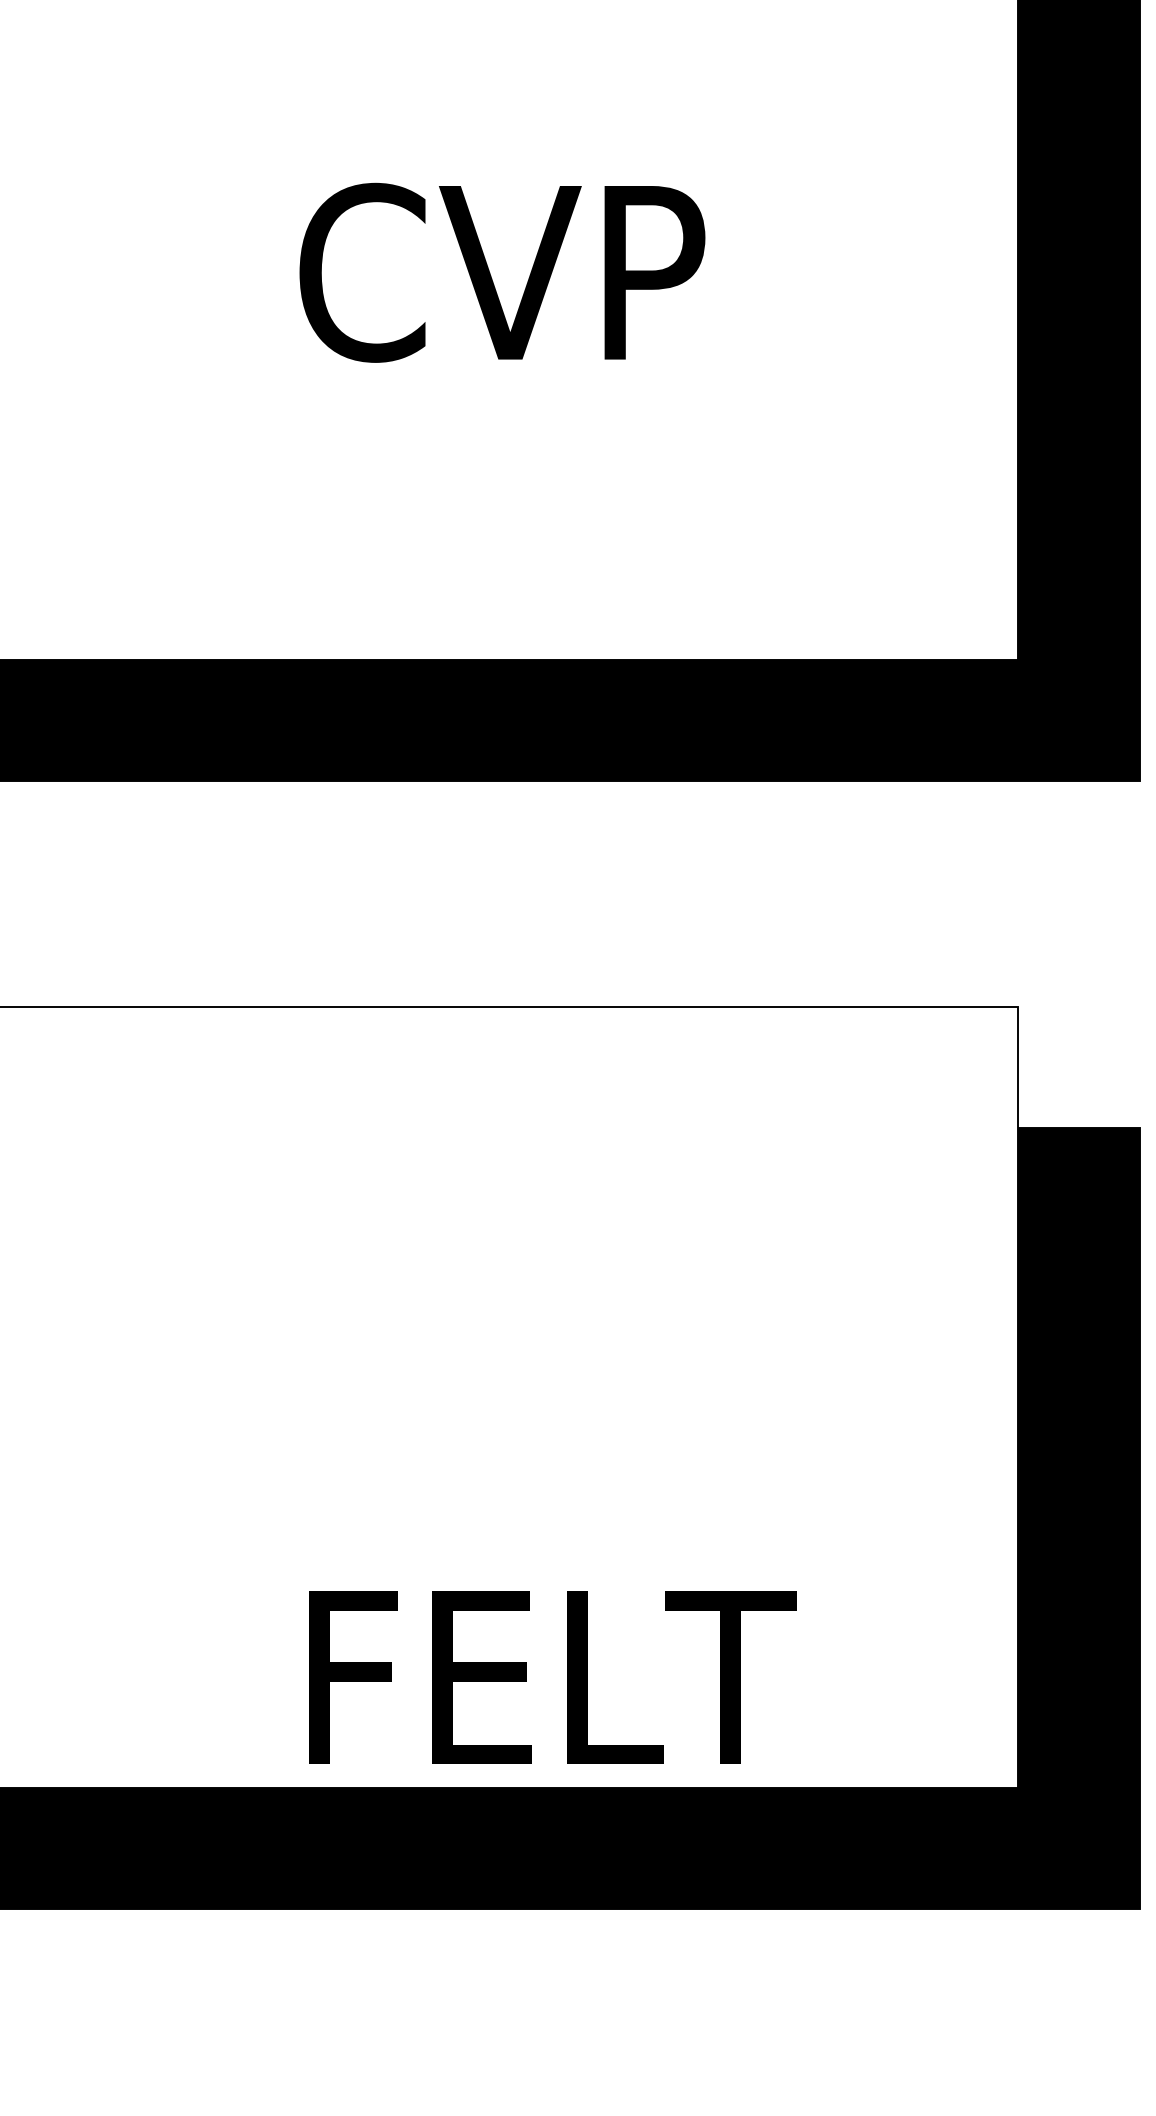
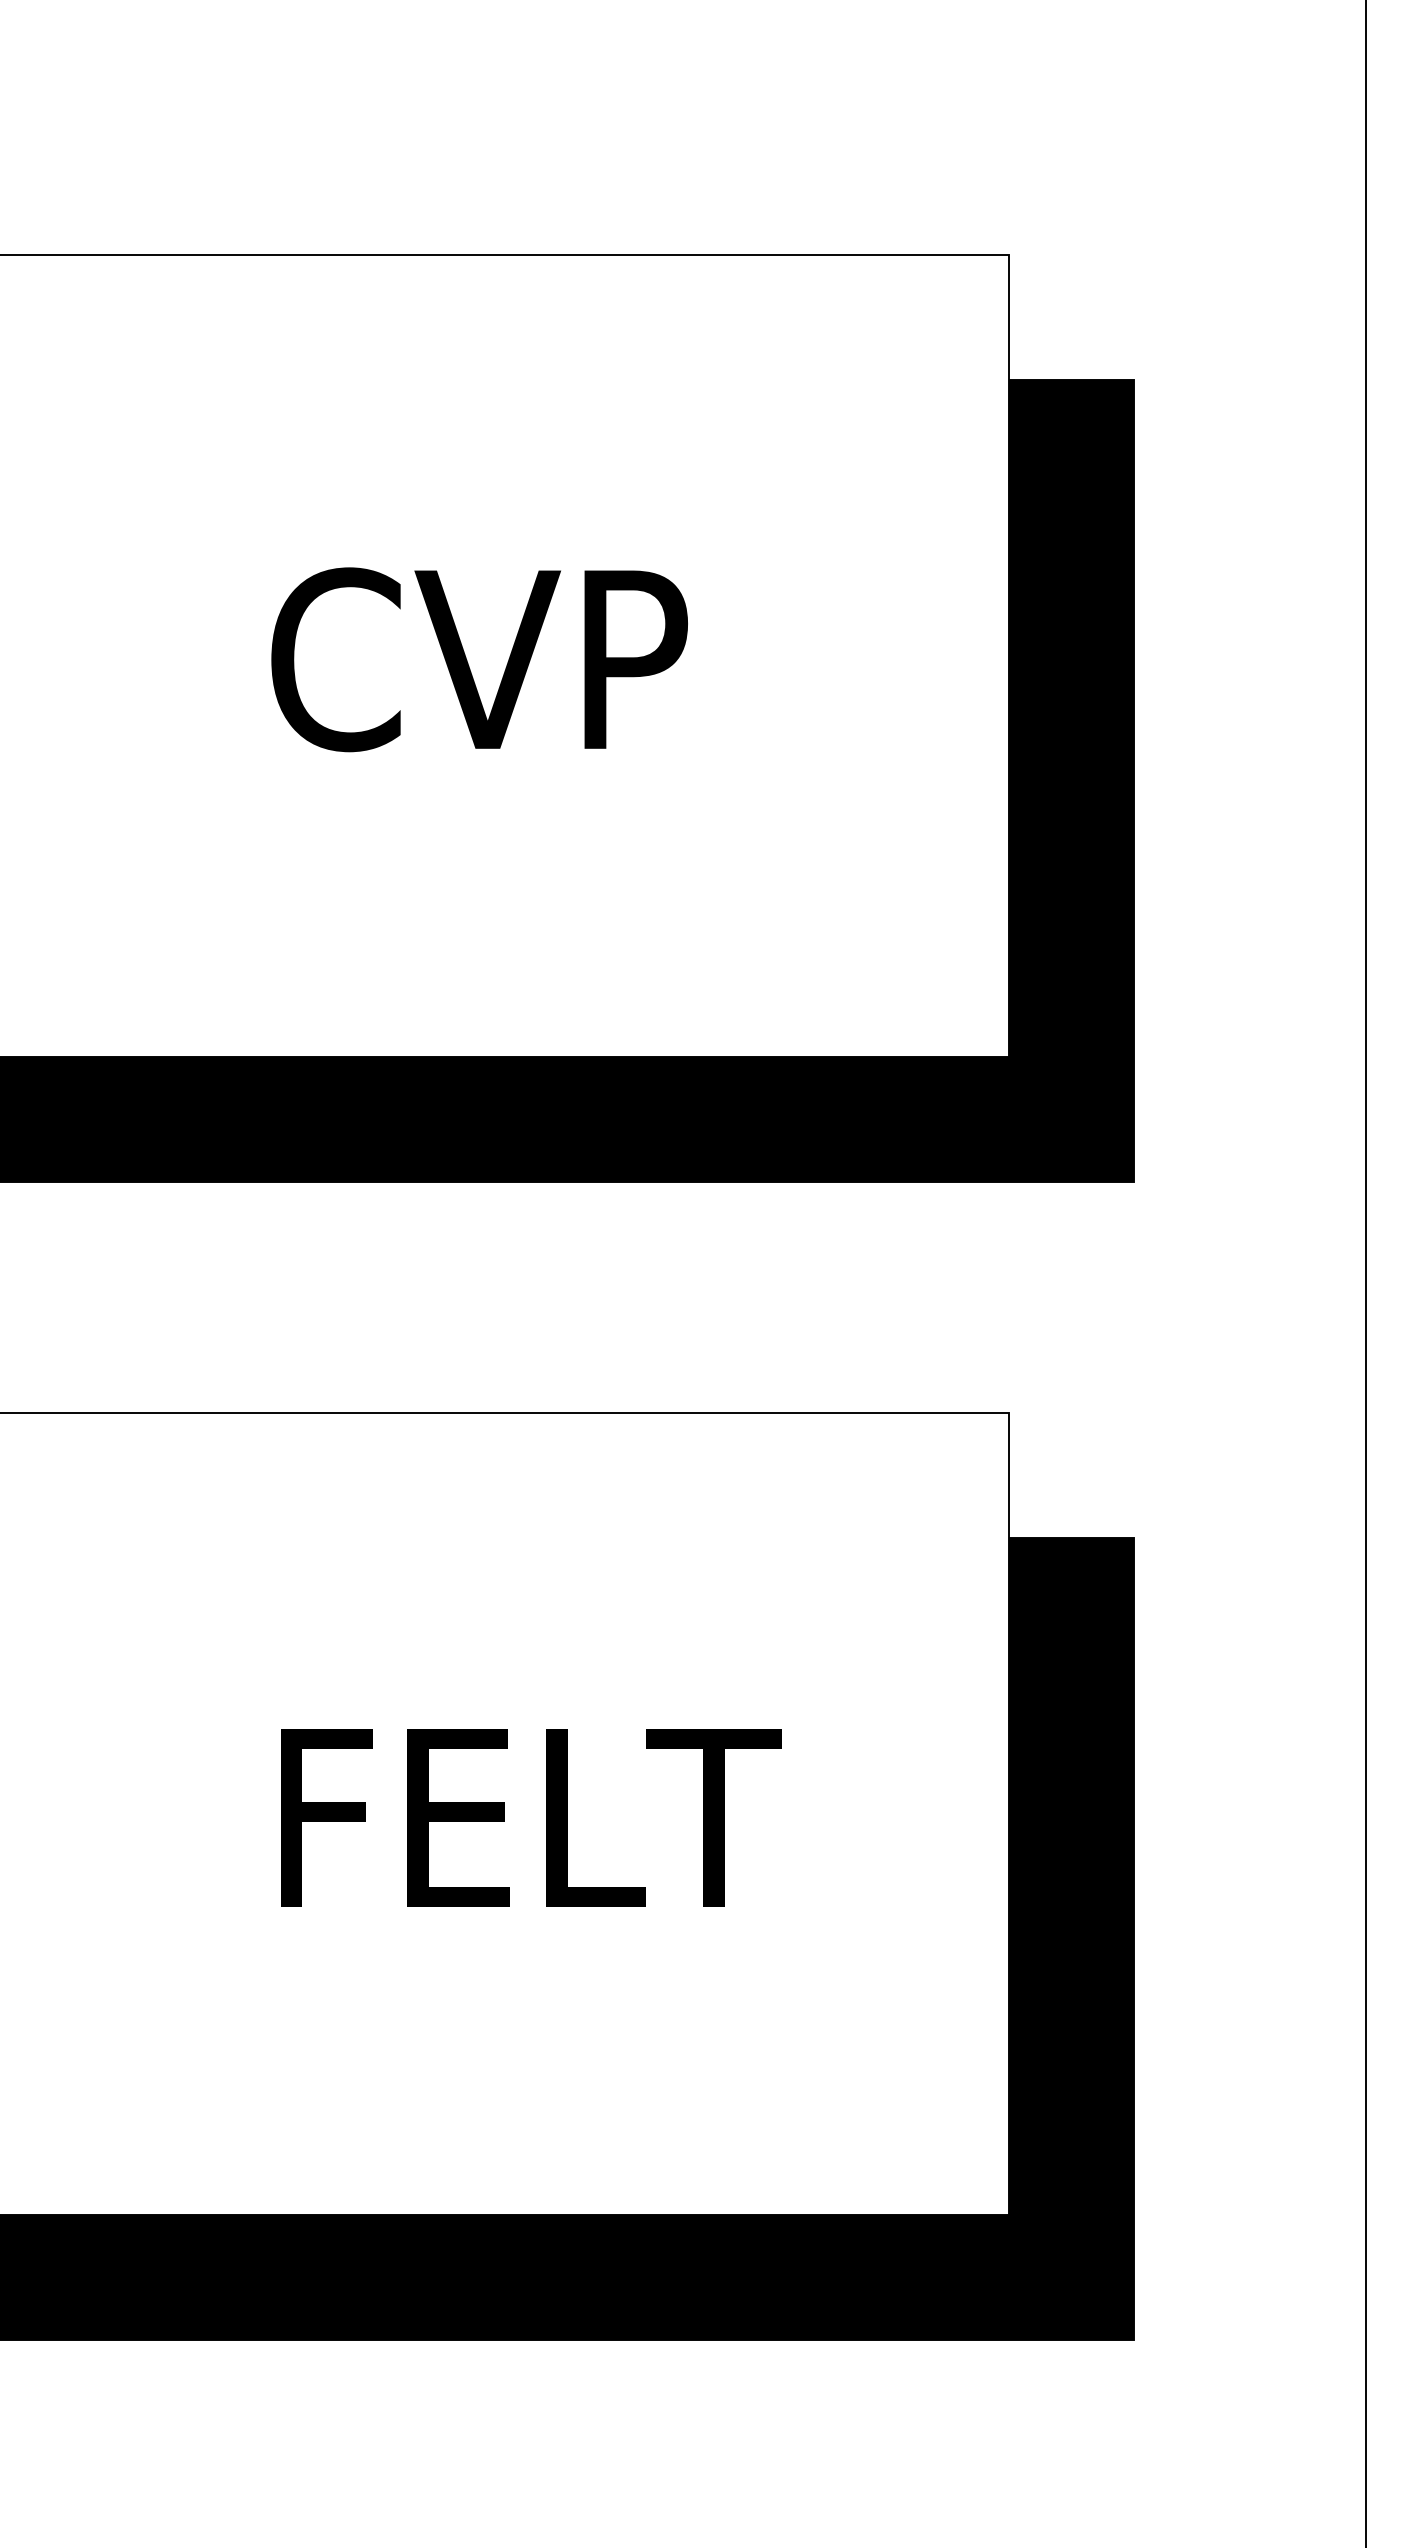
text: (552, 1676) -> (531, 1817), moved

